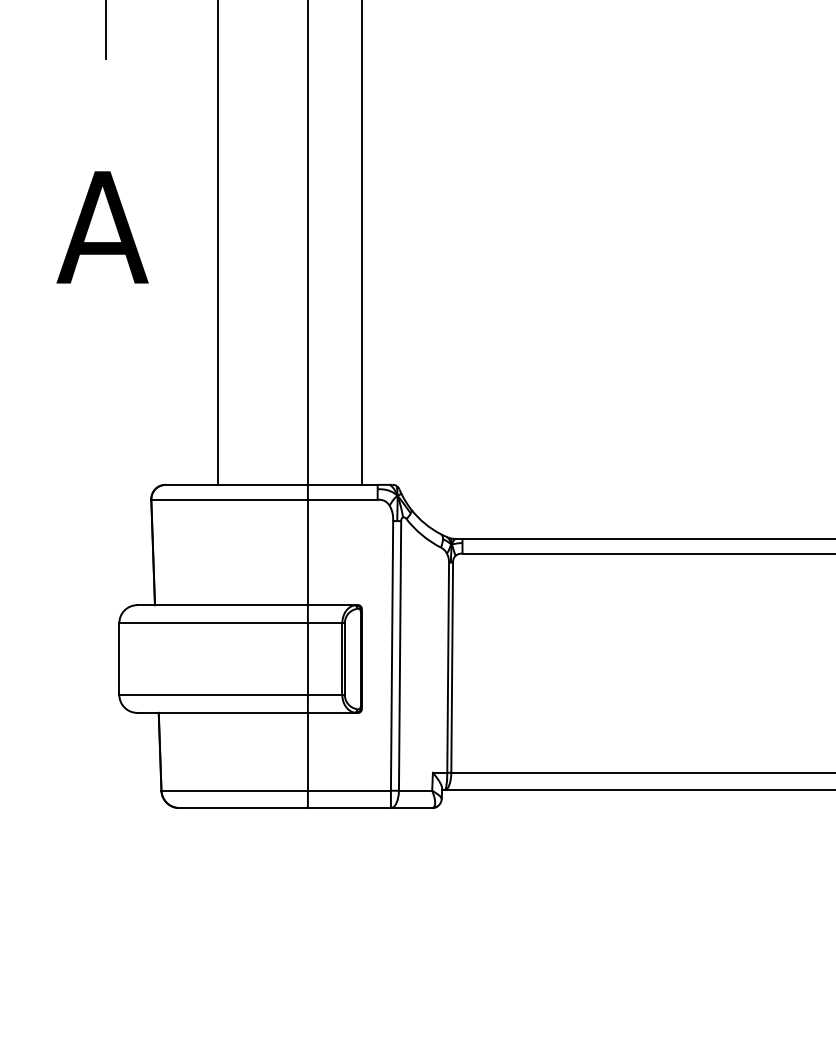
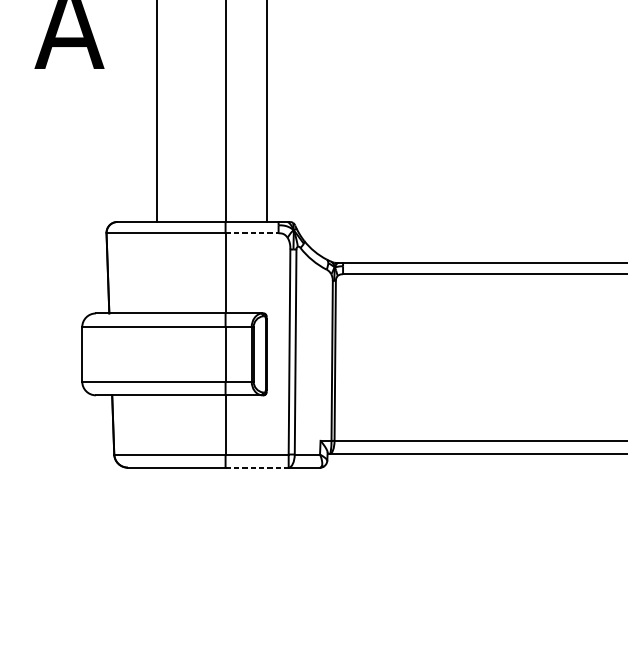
line: (342, 499) -> (251, 233), solid -> dashed
line: (349, 808) -> (257, 467), solid -> dashed

